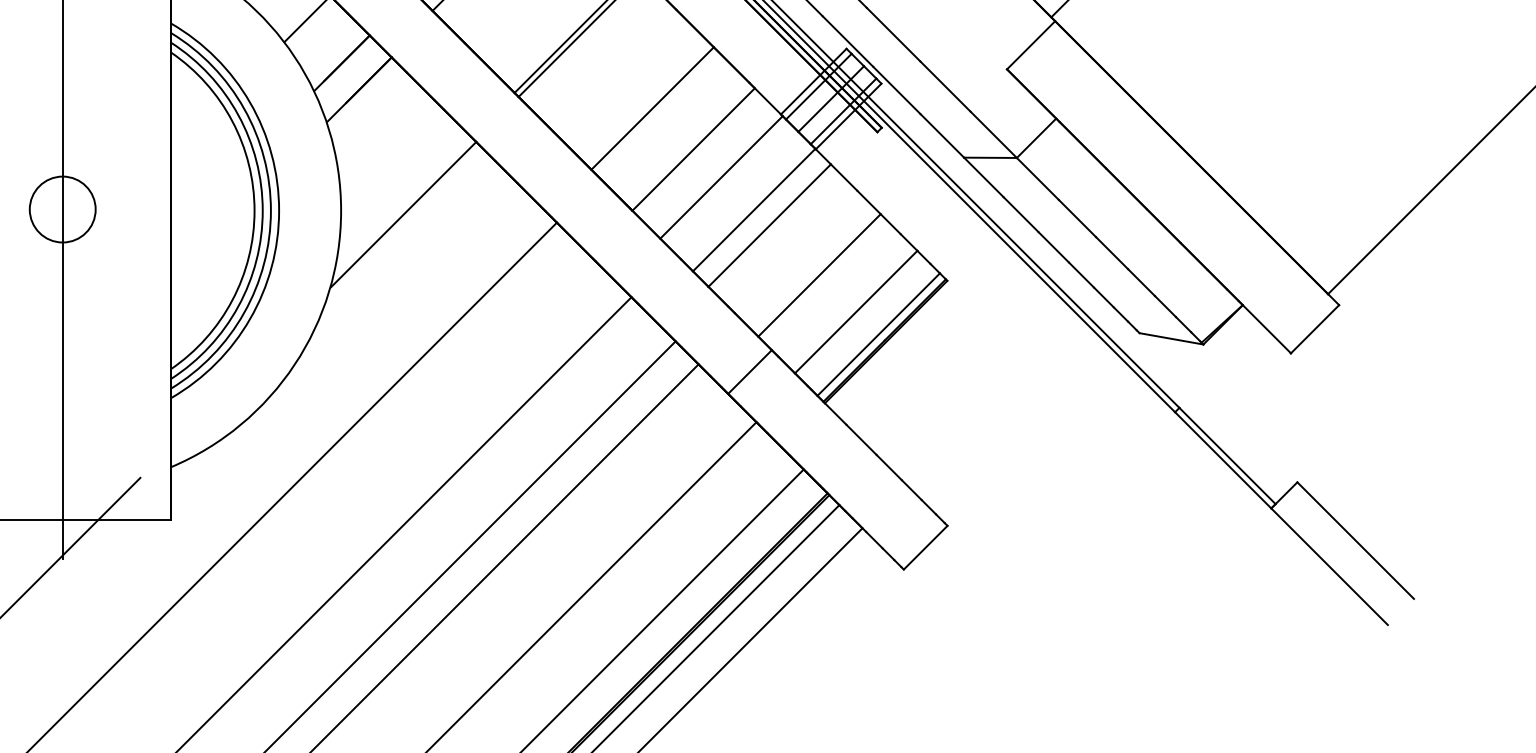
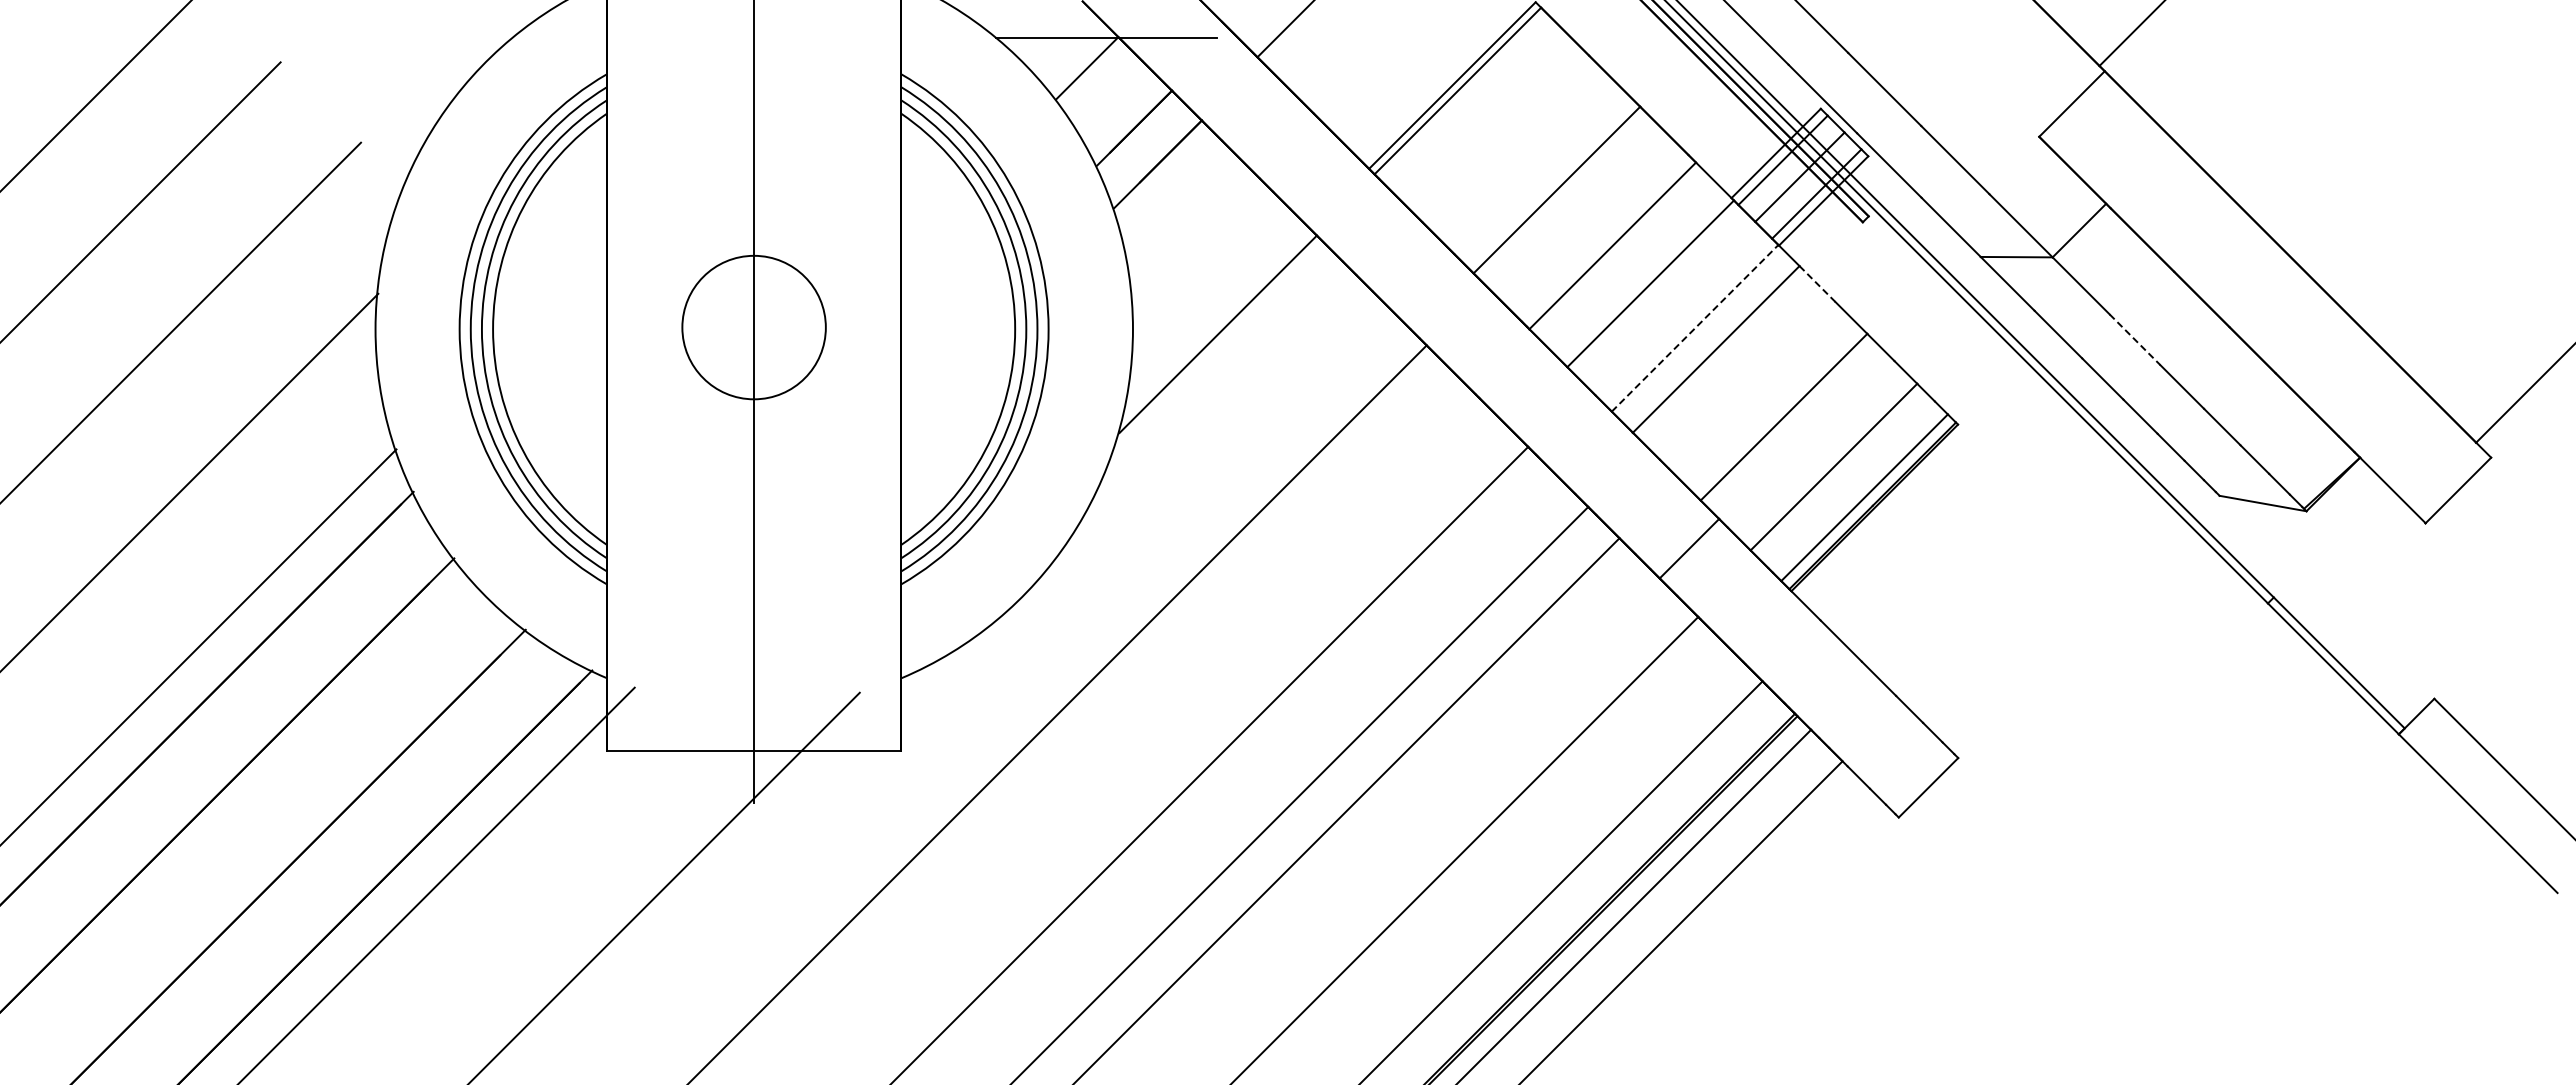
line: (844, 177) -> (1817, 284), solid -> dashed
circle: (62, 209) -> (753, 327), size x1.6
line: (754, 210) -> (1695, 328), solid -> dashed
line: (1077, 218) -> (2135, 339), solid -> dashed

